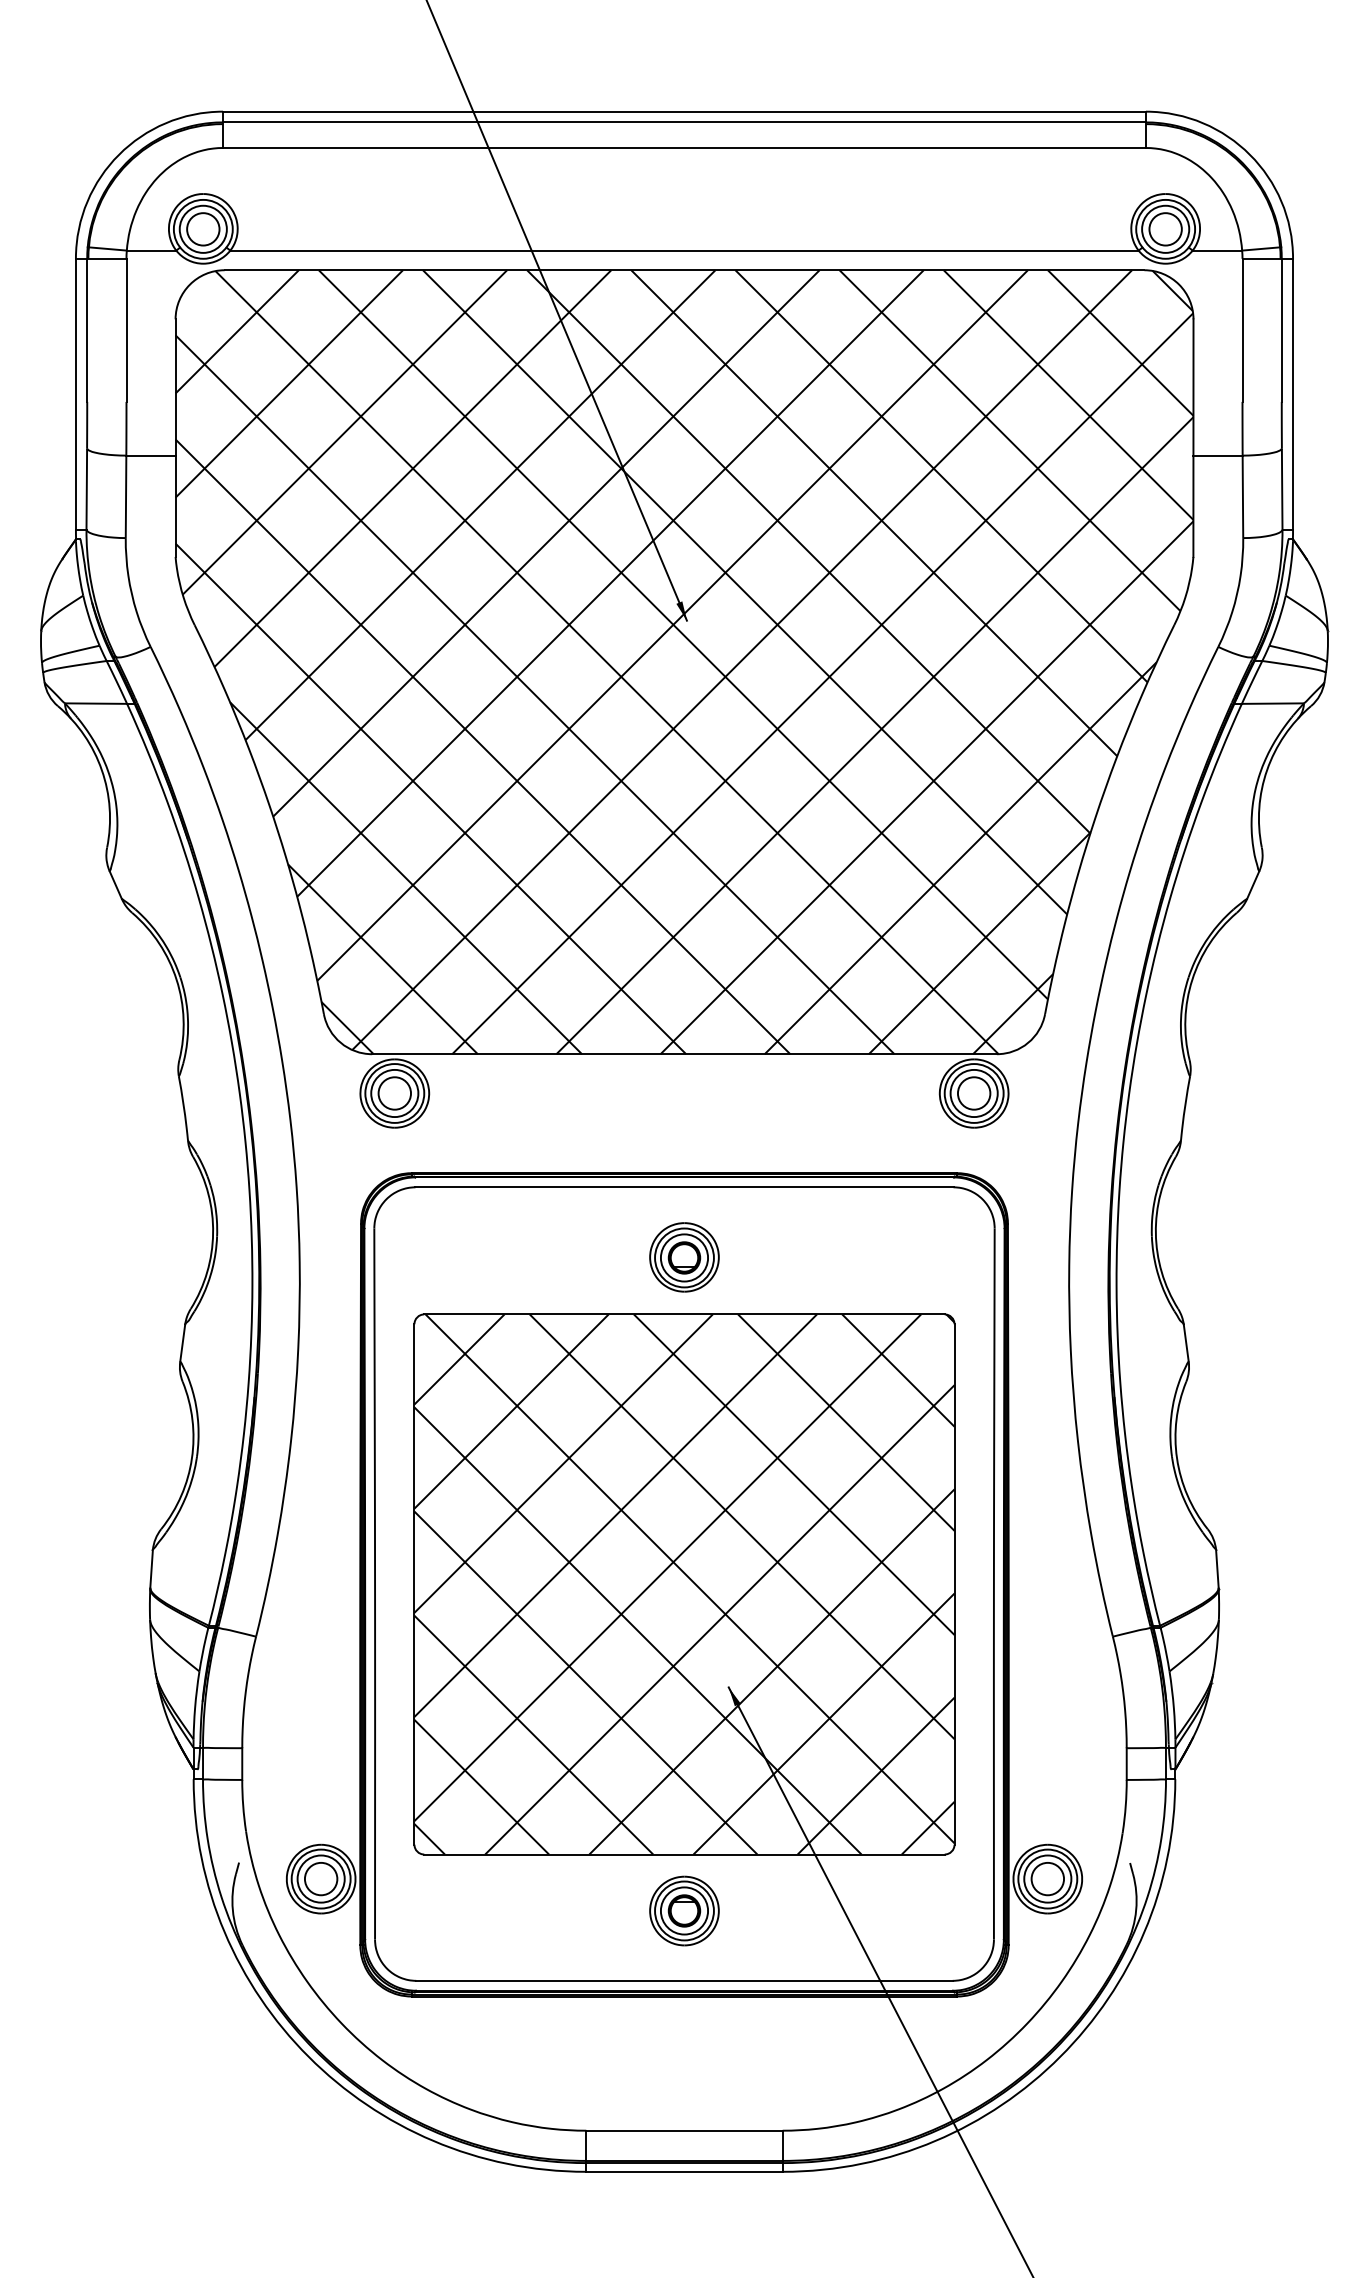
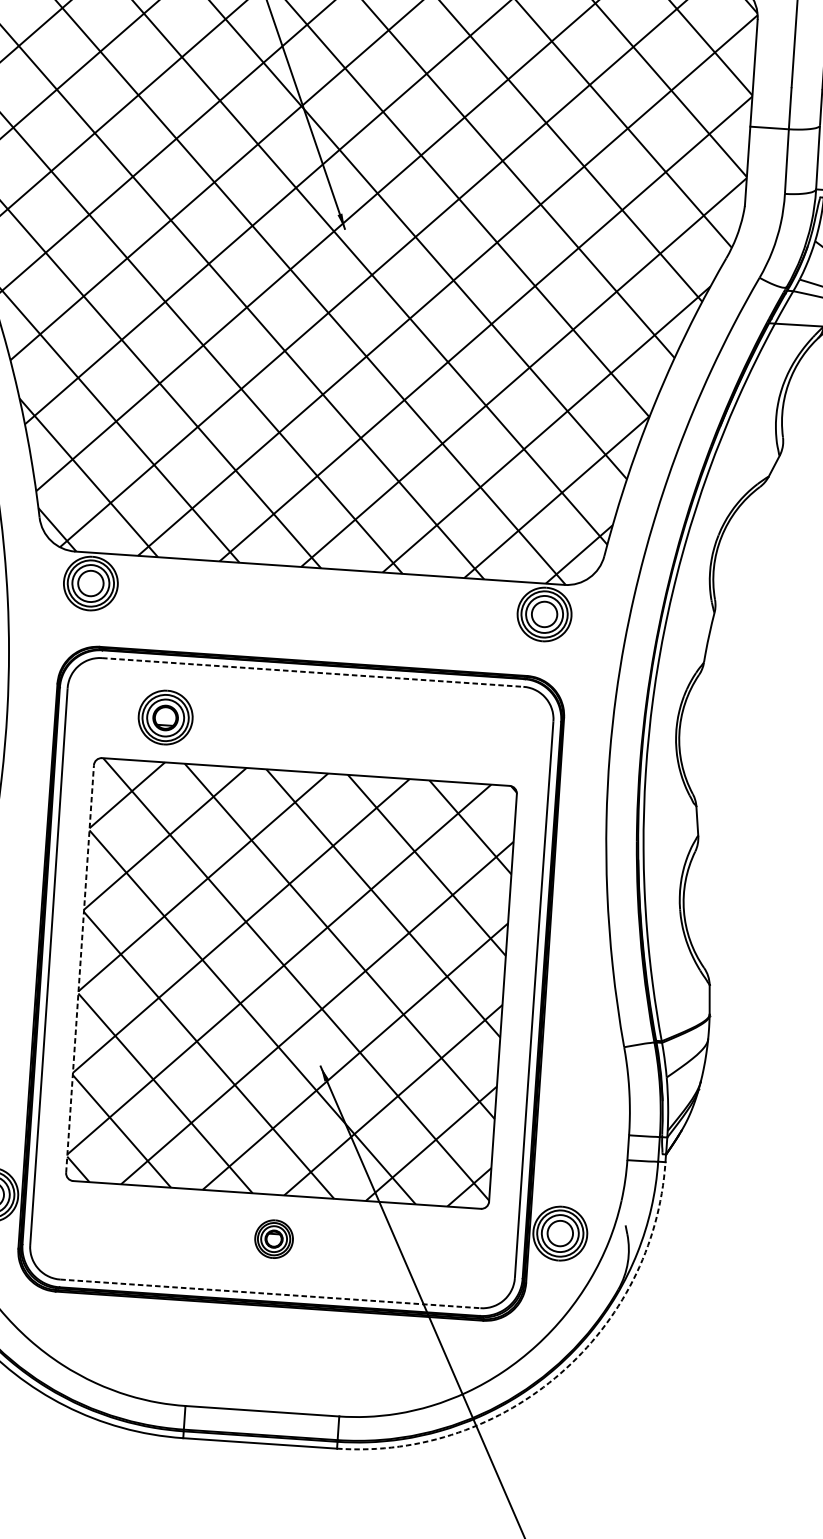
line: (685, 1187) -> (313, 672), solid -> dashed
part: (684, 1257) -> (165, 717), moved
line: (414, 1583) -> (80, 968), solid -> dashed
part: (684, 1910) -> (274, 1238), size x0.7
line: (684, 1980) -> (270, 1293), solid -> dashed
arc: (1060, 2056) -> (560, 1373), solid -> dashed

